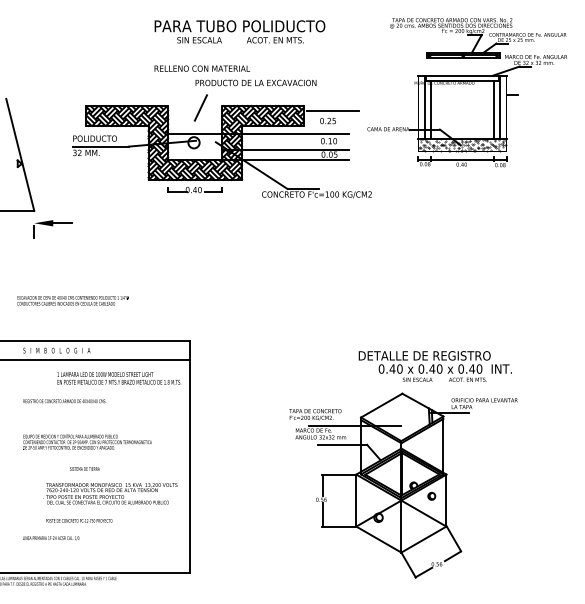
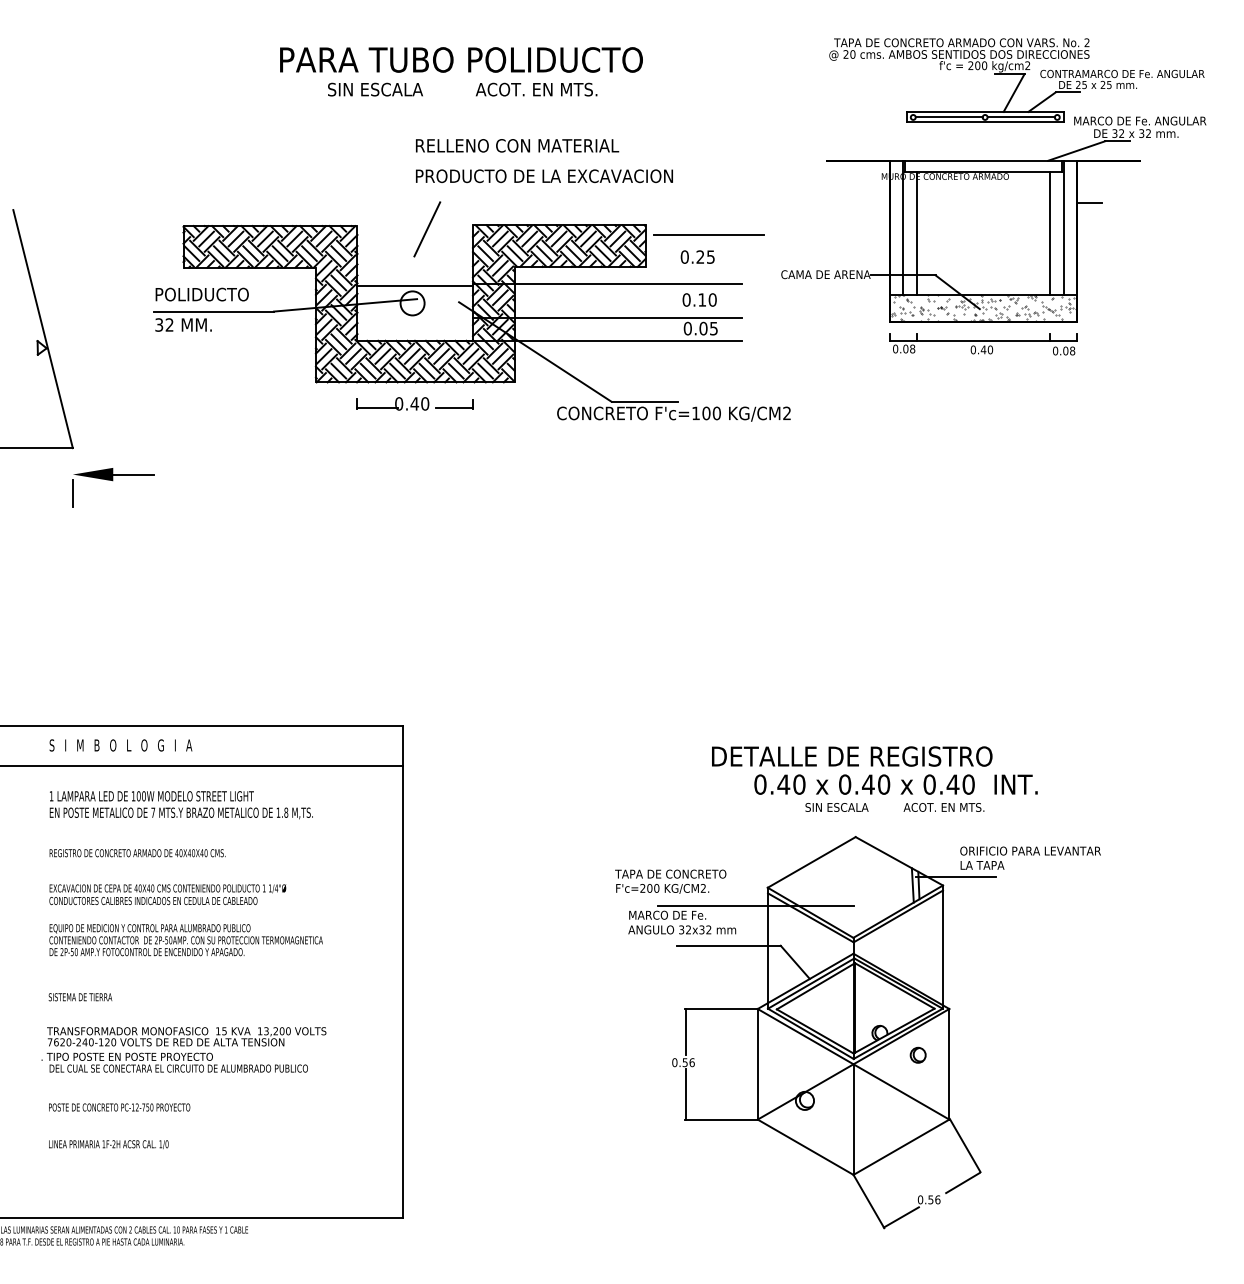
text: (239, 31) -> (460, 71), moved
text: (202, 68) -> (517, 145), moved
text: (72, 300) -> (166, 894), moved
text: (434, 366) -> (872, 779), moved
text: (119, 378) -> (181, 804), moved
text: (84, 468) -> (79, 996), moved
text: (110, 493) -> (183, 1049), moved
text: (79, 520) -> (120, 1106), moved

